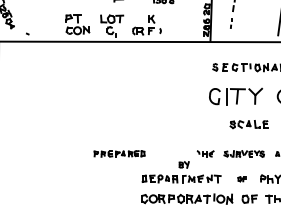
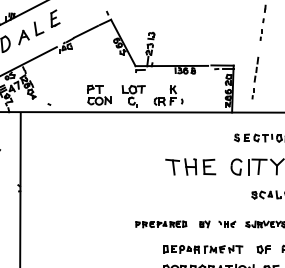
part: (168, 96) -> (190, 166), added
part: (119, 154) -> (161, 224), moved
part: (183, 165) -> (204, 224), moved
part: (241, 179) -> (263, 249), size x1.67

